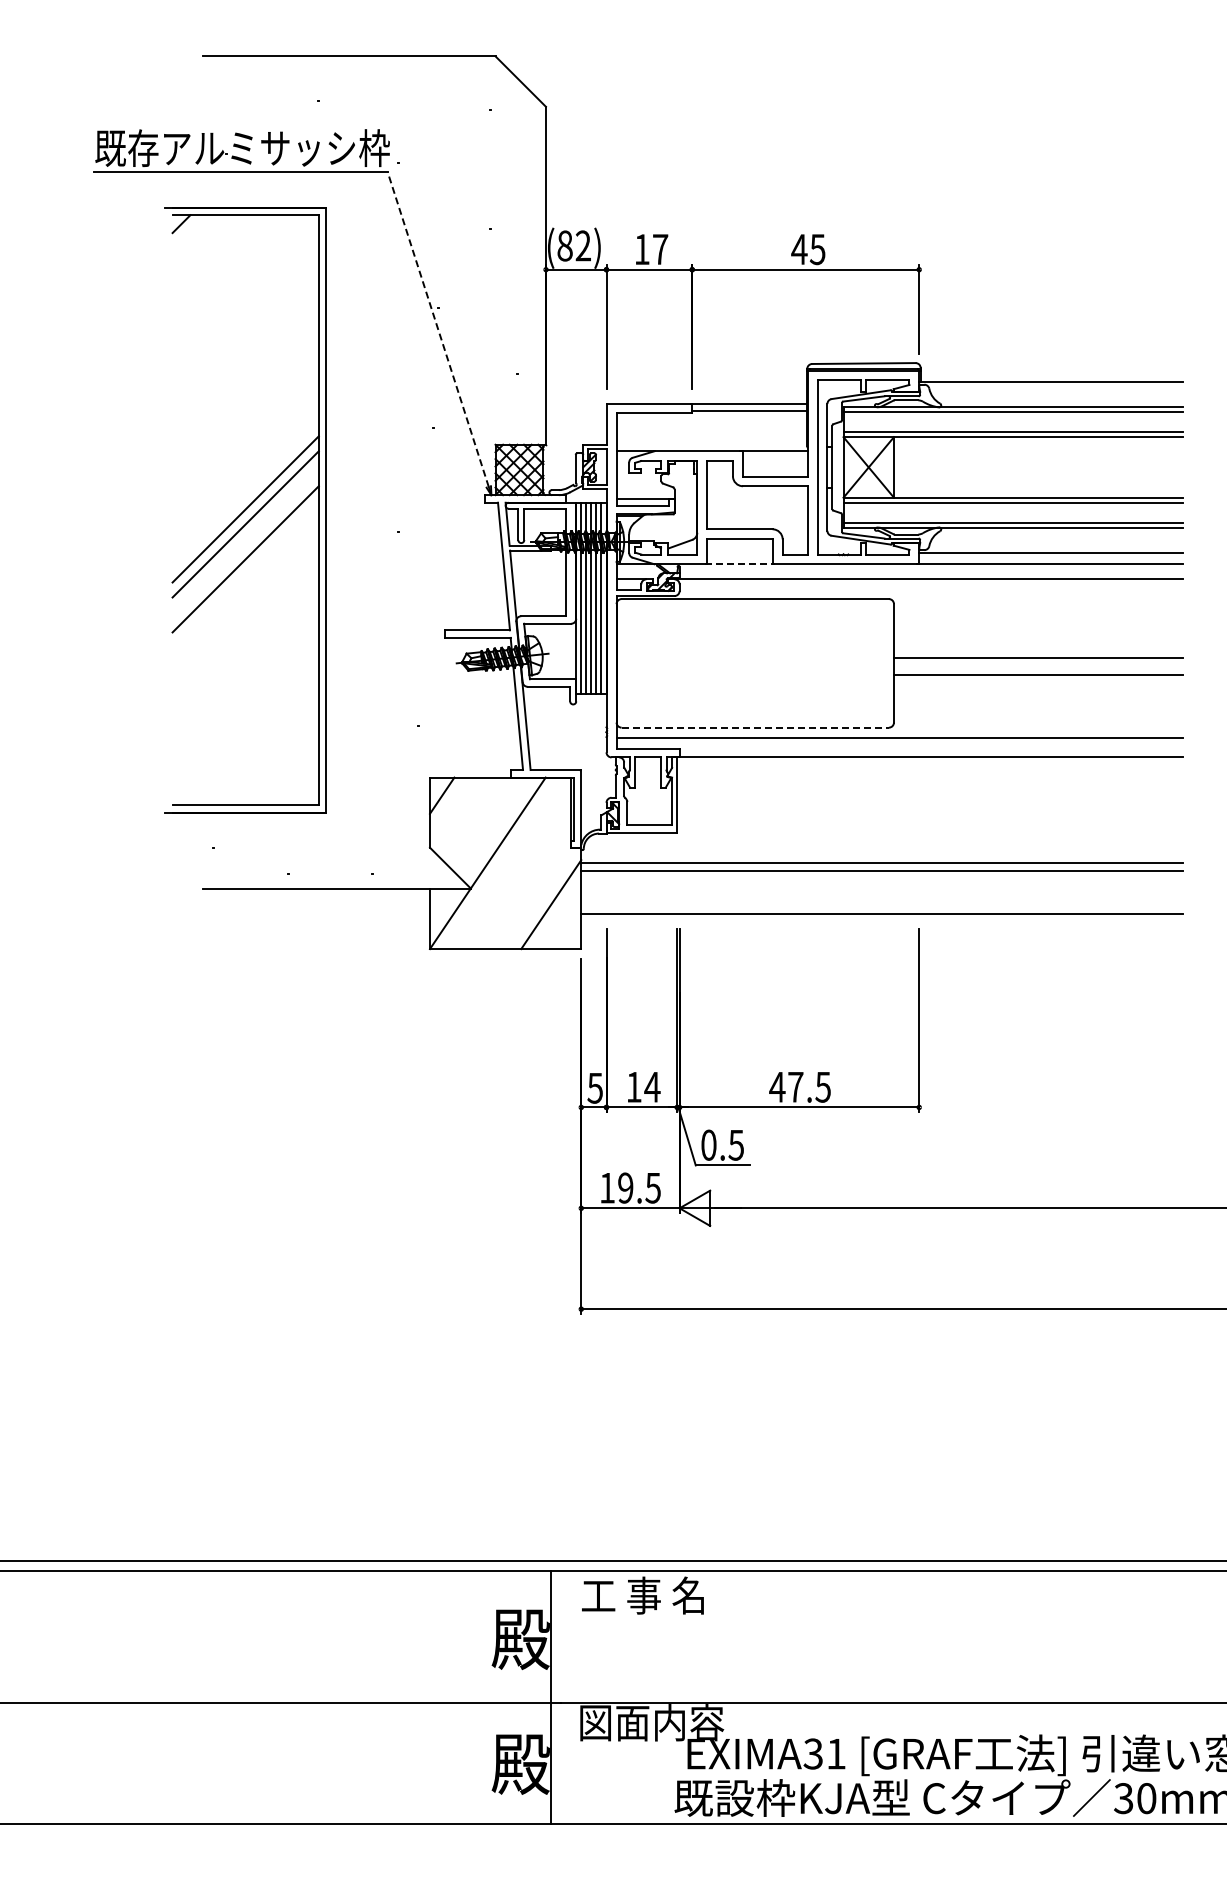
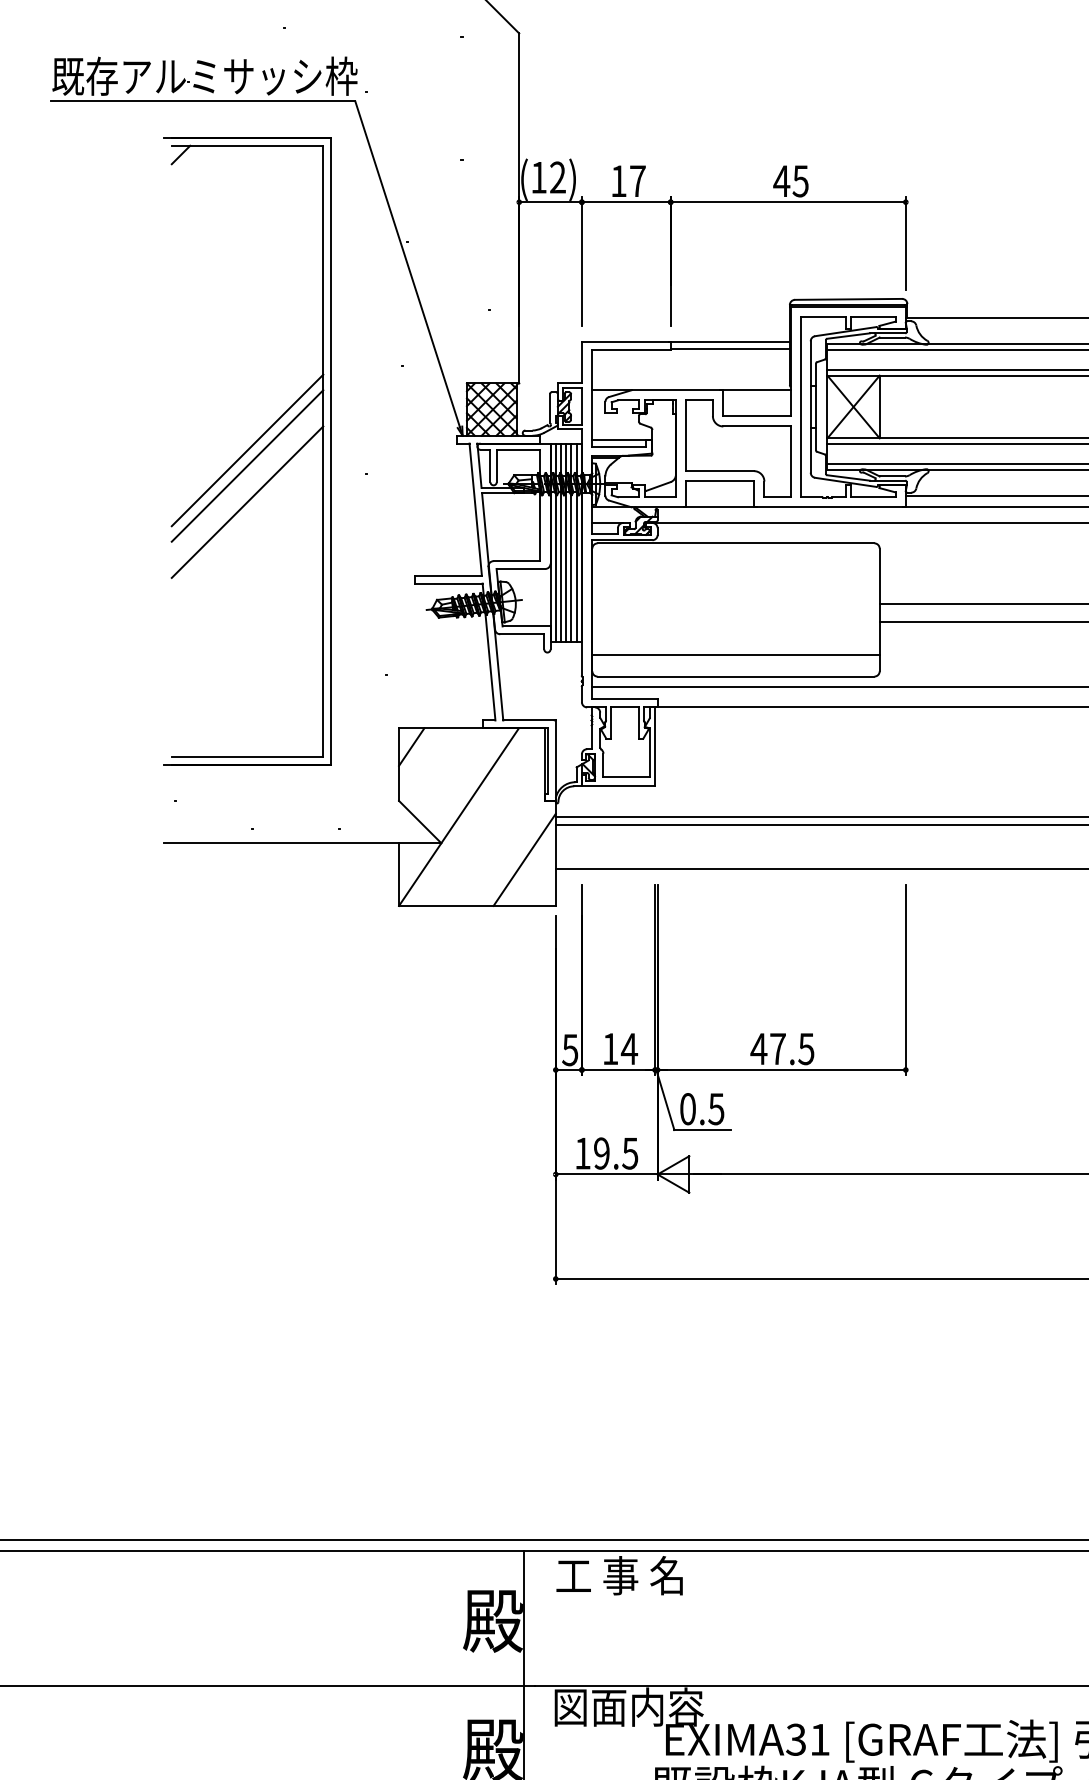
text: (564, 245) -> (538, 177), (82) -> (12)
line: (438, 329) -> (407, 264), dashed -> solid
part: (245, 510) -> (247, 451), moved
line: (740, 564) -> (720, 507), dashed -> solid
line: (754, 707) -> (735, 655), added
line: (755, 727) -> (736, 676), dashed -> solid

